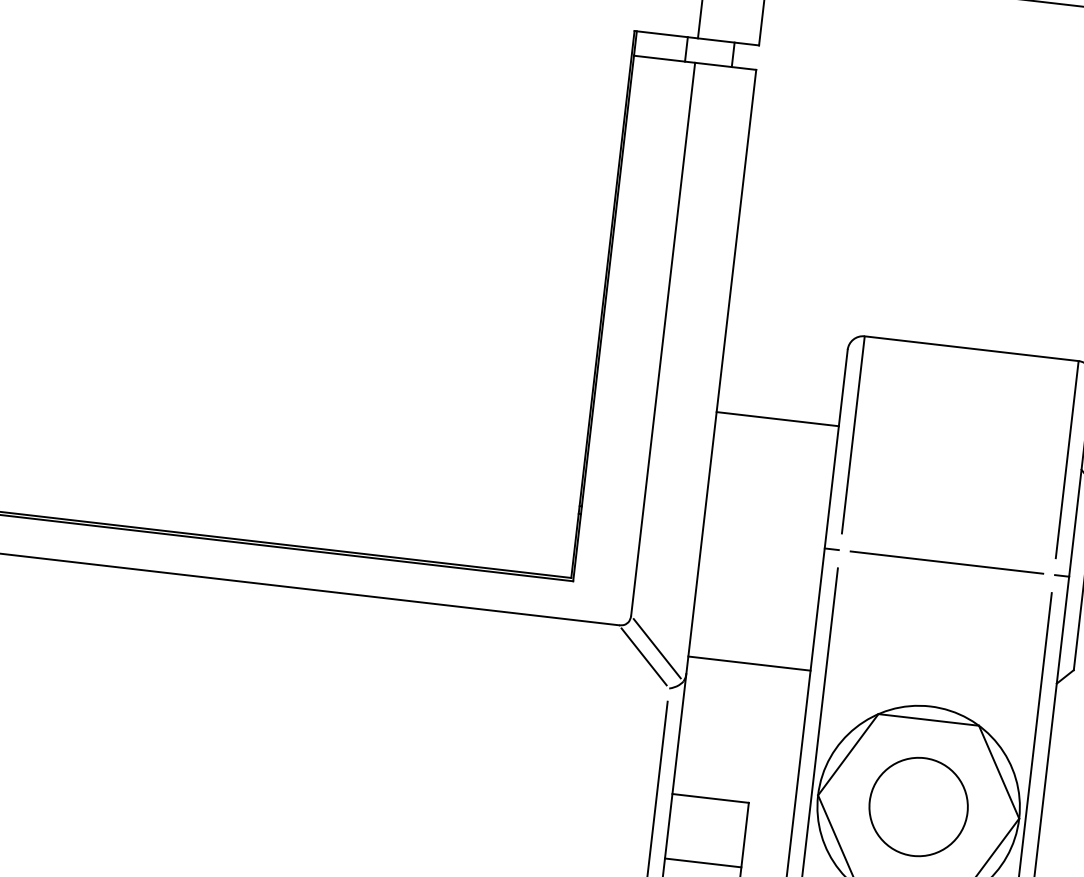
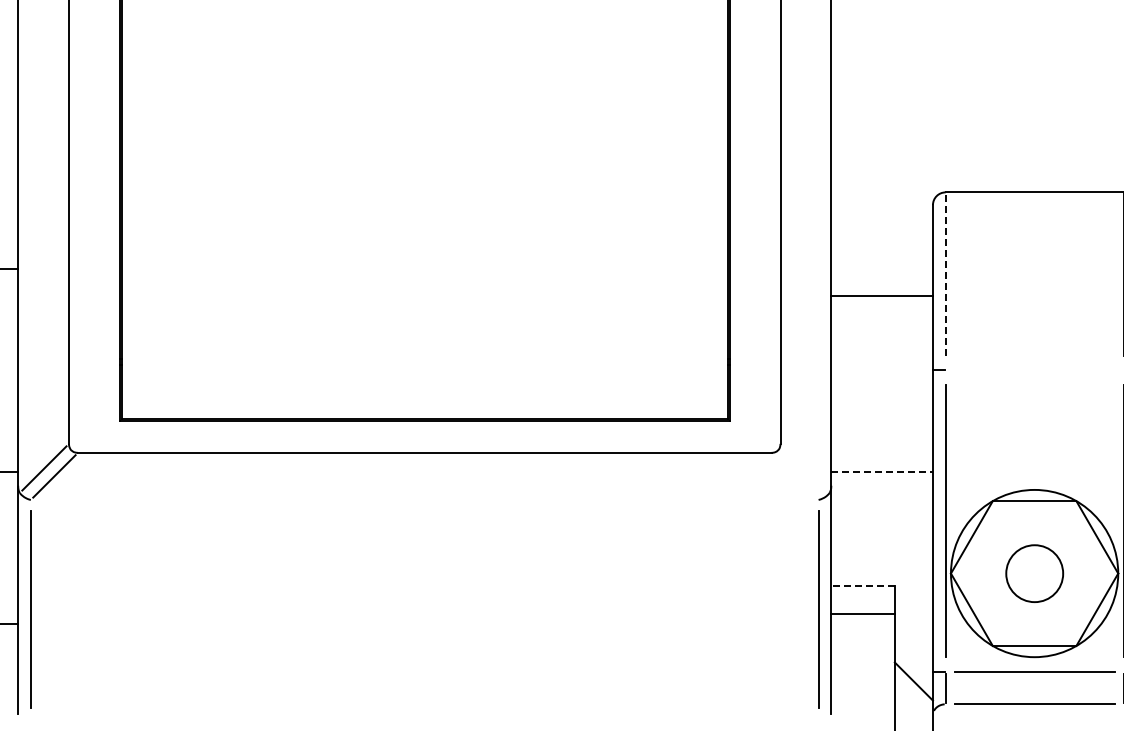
line: (777, 418) -> (881, 295), moved
line: (853, 435) -> (945, 274), solid -> dashed
line: (946, 562) -> (1034, 370), removed
line: (656, 648) -> (804, 468), removed
line: (643, 656) -> (794, 476), removed
line: (749, 663) -> (882, 471), solid -> dashed
line: (711, 798) -> (863, 586), solid -> dashed
circle: (918, 806) -> (1034, 573), size x0.7
line: (702, 862) -> (862, 613), moved

